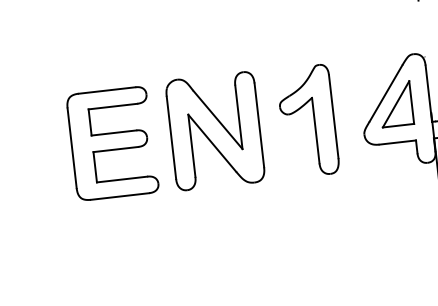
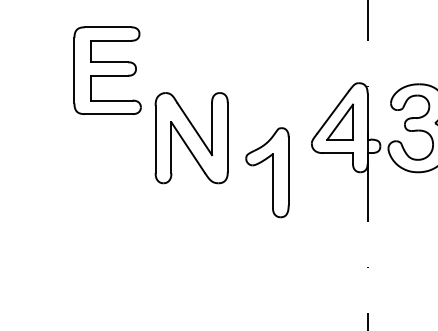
part: (307, 121) -> (267, 172), moved
part: (215, 131) -> (191, 138), moved
part: (112, 143) -> (107, 70), moved

